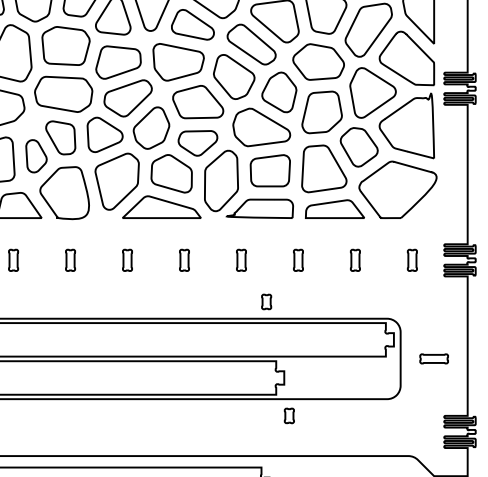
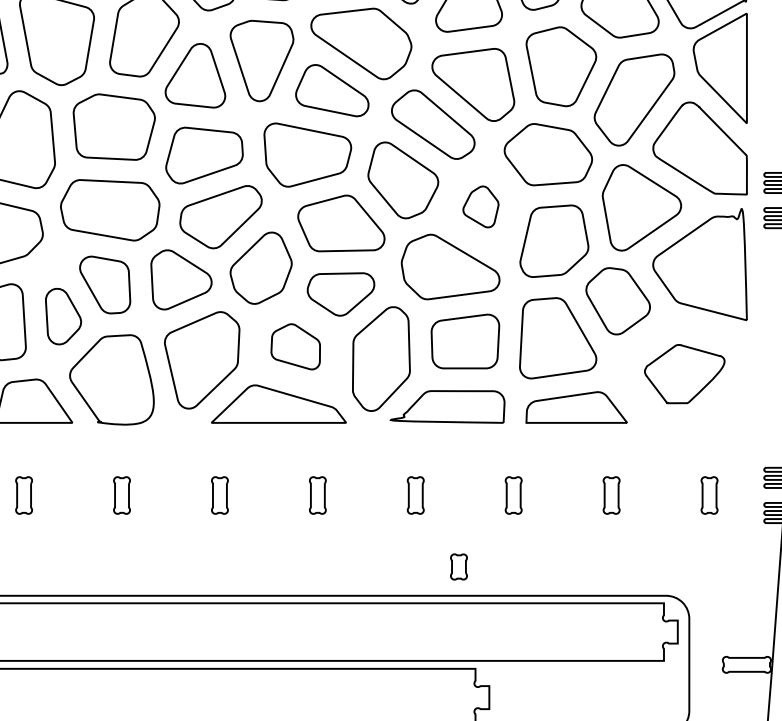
part: (279, 92) -> (481, 206), size x0.6
part: (171, 173) -> (295, 346), size x0.7
part: (397, 189) -> (683, 373), size x0.6

